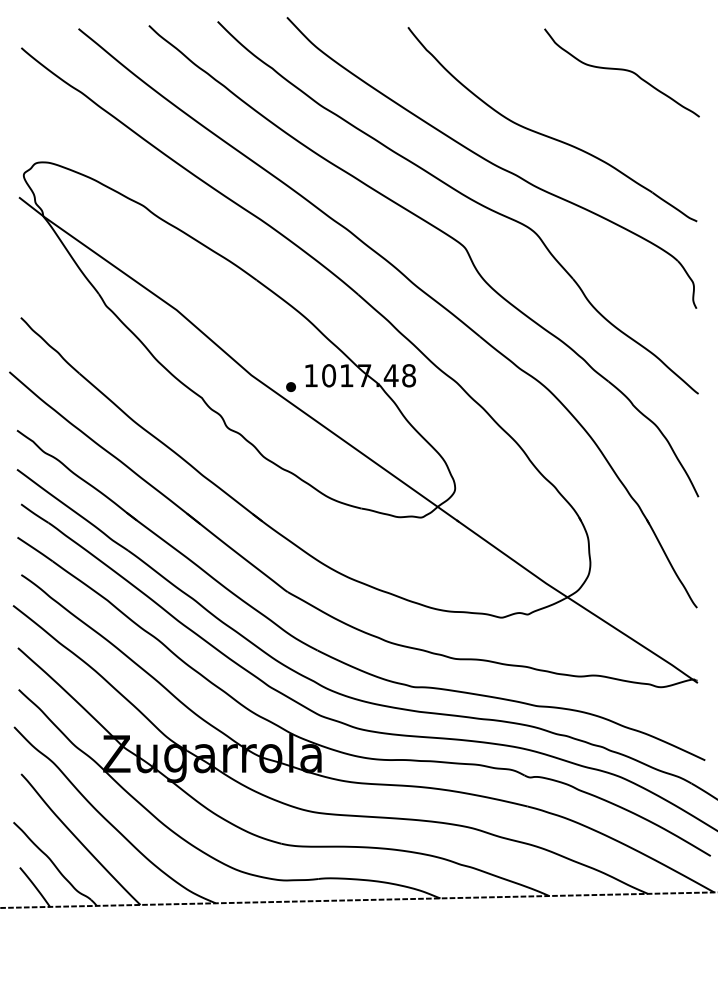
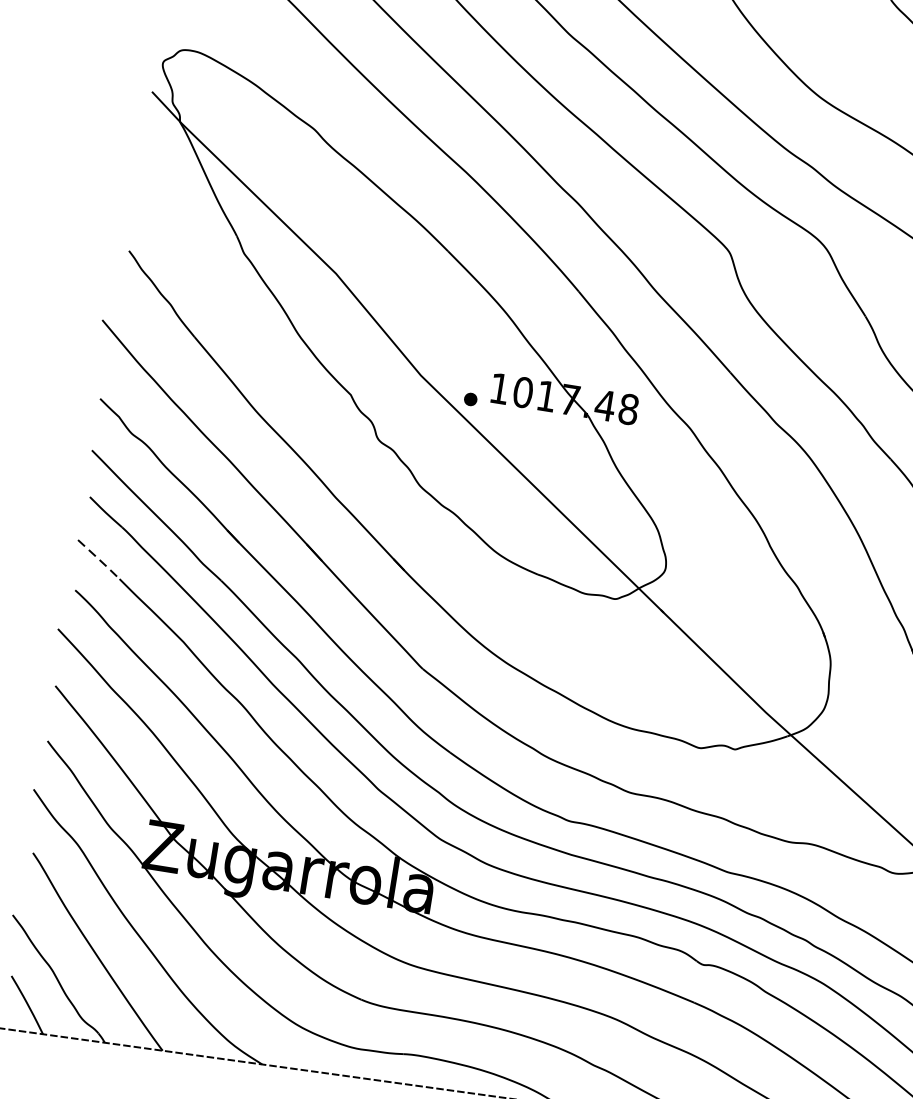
line: (35, 549) -> (99, 559), solid -> dashed

